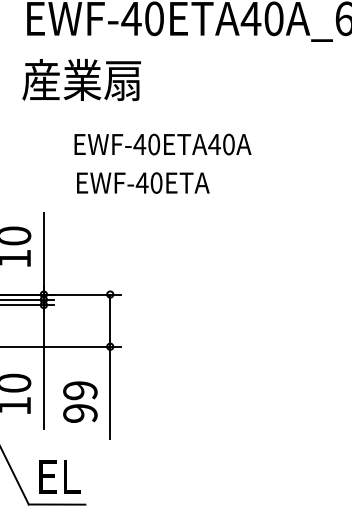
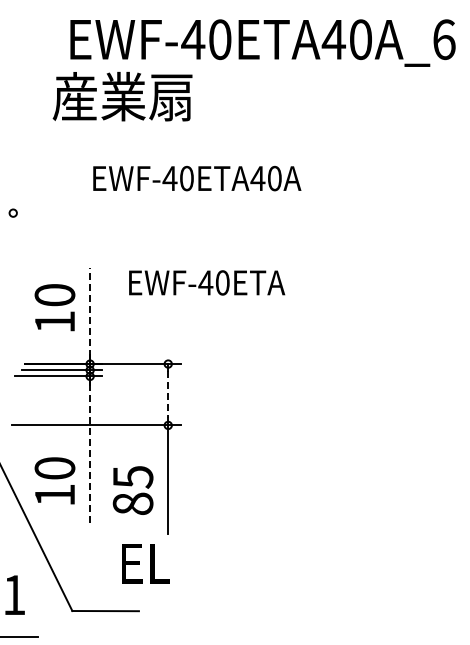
text: (81, 79) -> (122, 96), moved
text: (163, 144) -> (197, 178), moved
text: (143, 182) -> (207, 282), moved
line: (44, 249) -> (90, 311), solid -> dashed
line: (110, 321) -> (168, 395), solid -> dashed
line: (44, 370) -> (90, 453), solid -> dashed
text: (79, 402) -> (132, 490), 99 -> 85
text: (59, 476) -> (145, 563), moved

